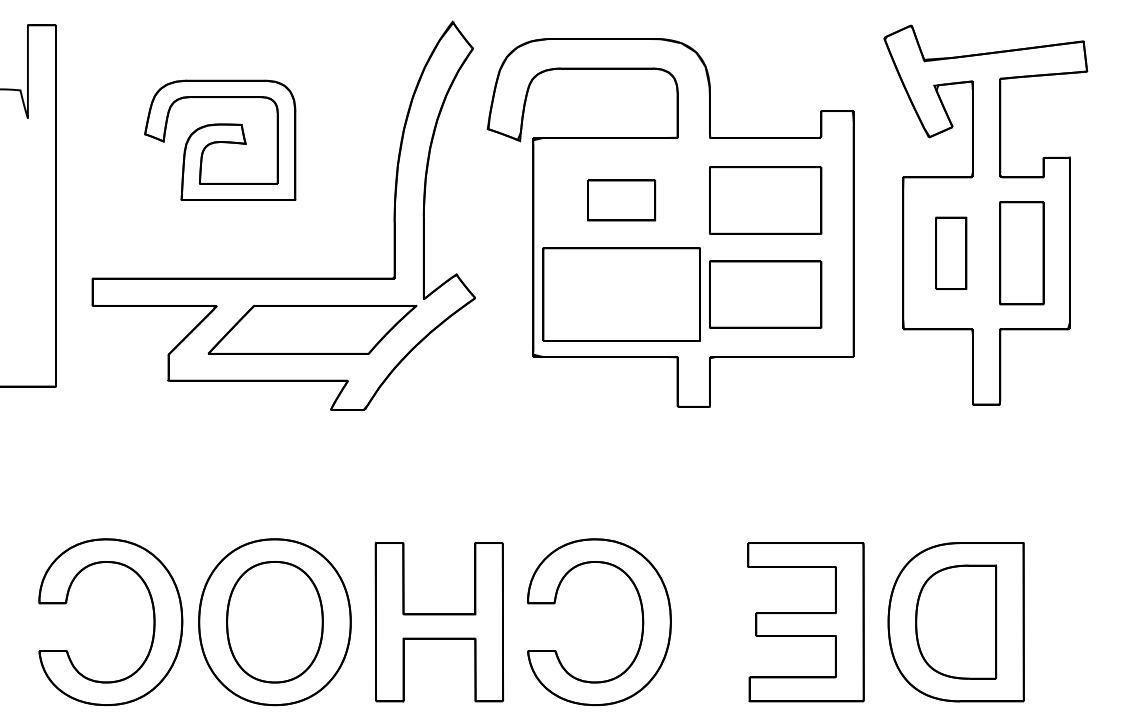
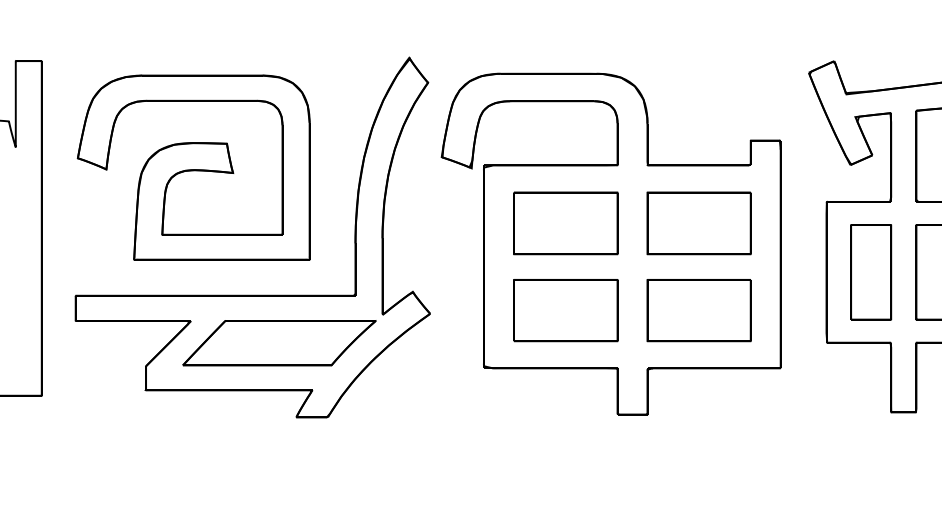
part: (220, 140) -> (194, 167), size x1.67
part: (621, 200) -> (565, 223), size x1.67
part: (950, 253) -> (870, 272), size x1.43
part: (621, 294) -> (565, 310), size x0.71

